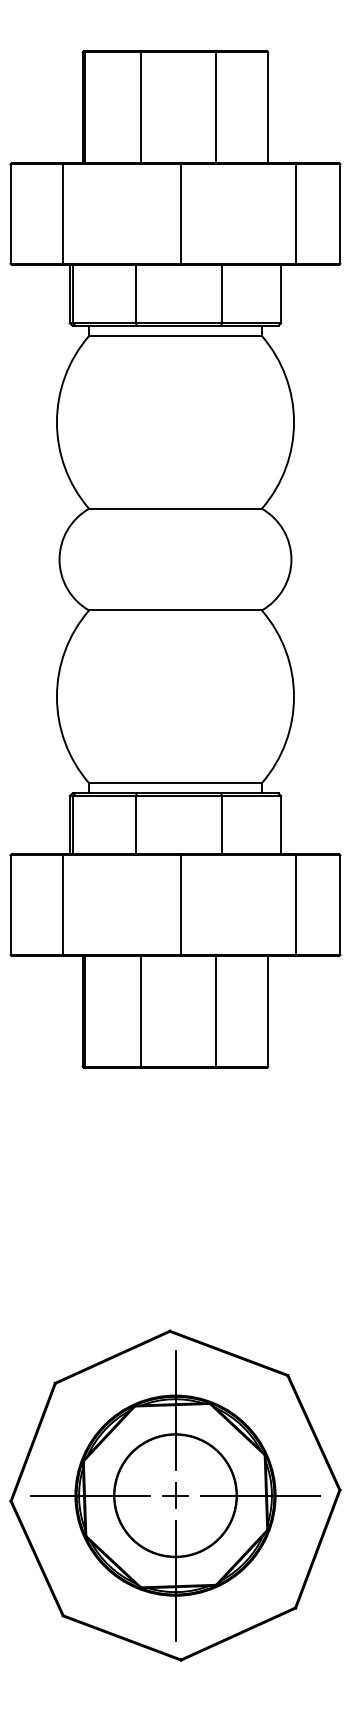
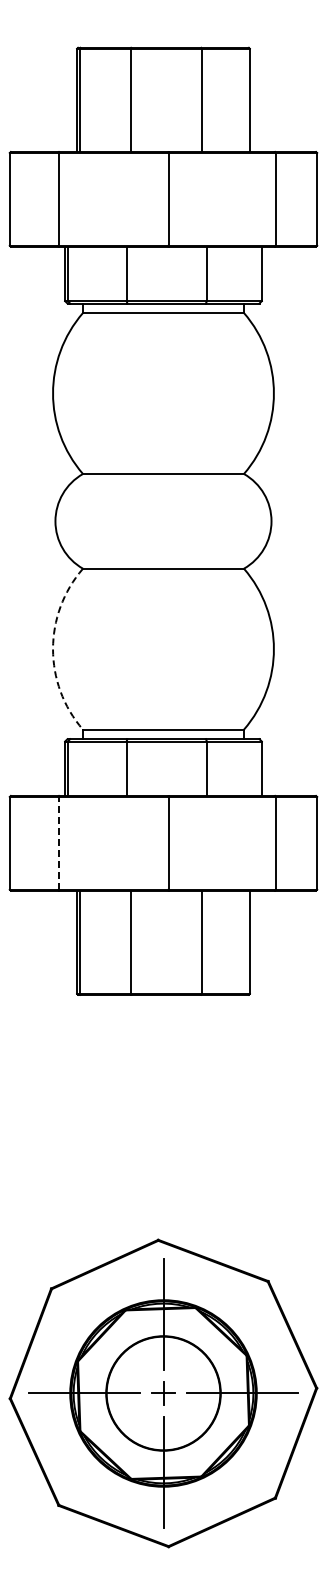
arc: (57, 697) -> (53, 649), solid -> dashed
line: (62, 904) -> (58, 842), solid -> dashed

